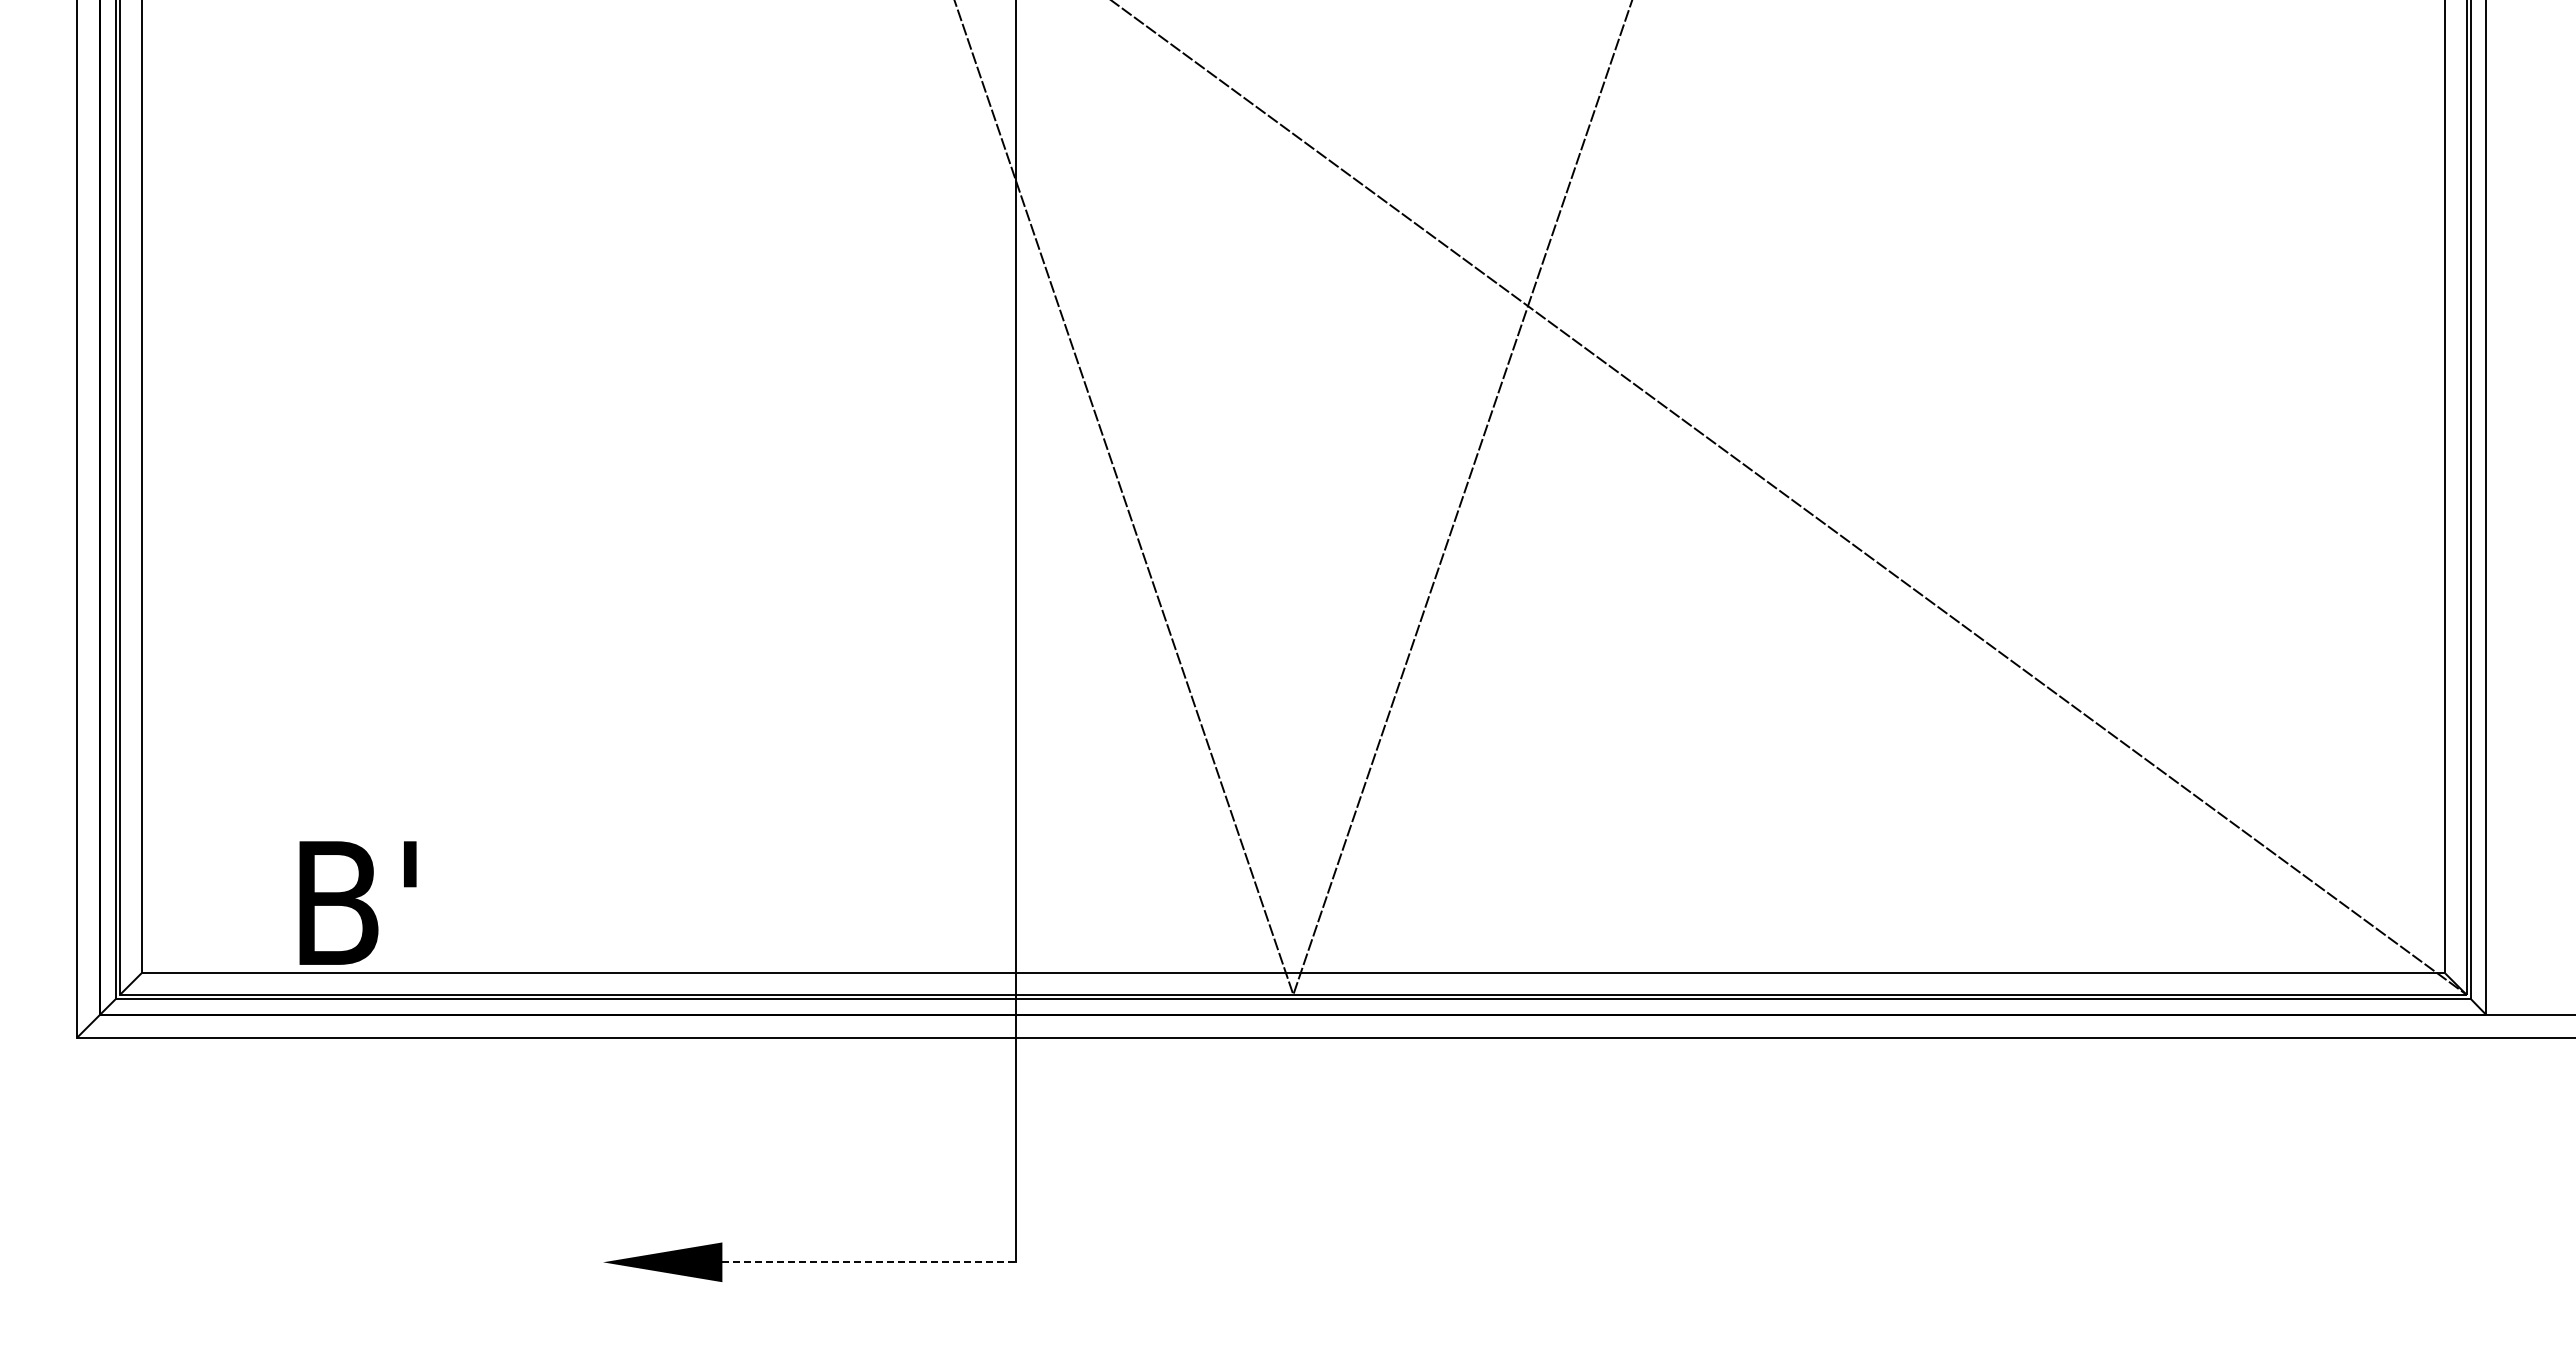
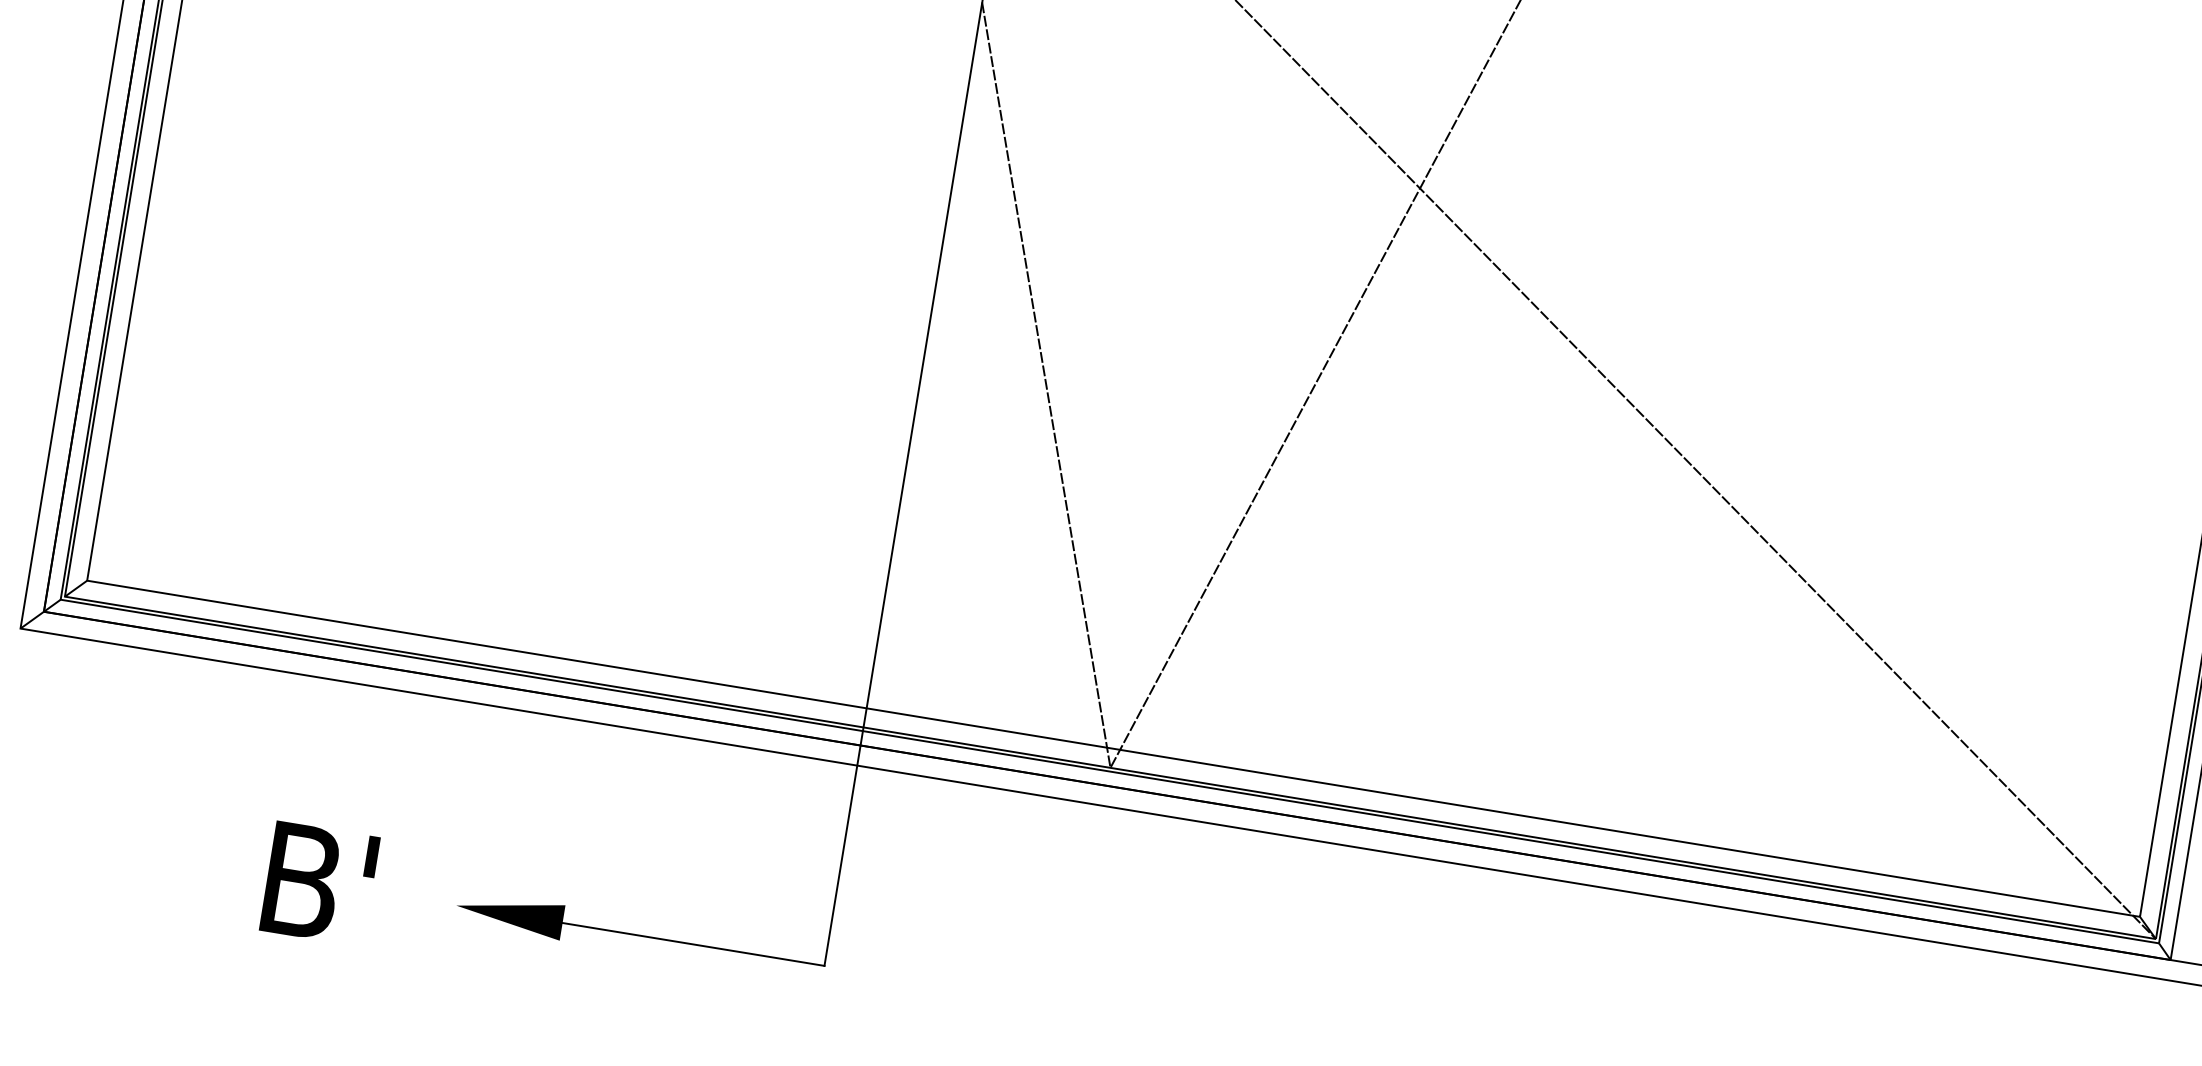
text: (357, 902) -> (319, 883), moved
line: (869, 1262) -> (693, 944), dashed -> solid

